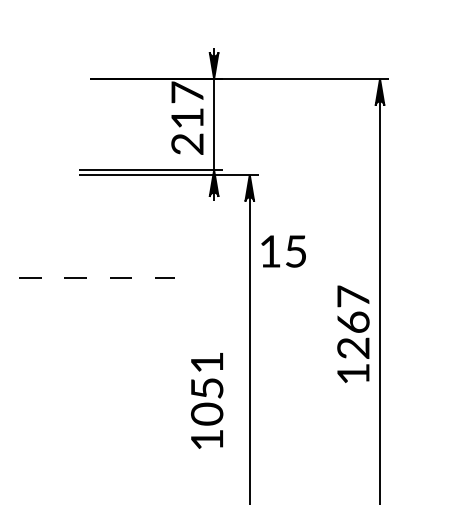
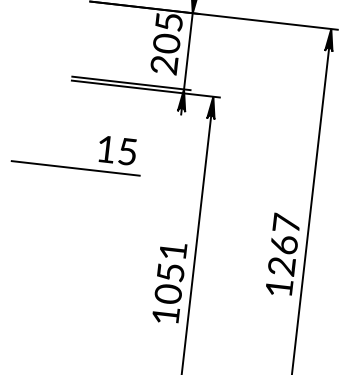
text: (187, 105) -> (167, 32), 217 -> 205
text: (283, 251) -> (117, 150), moved
line: (96, 278) -> (75, 168), dashed -> solid
text: (353, 333) -> (283, 254), moved
text: (207, 400) -> (169, 282), moved

